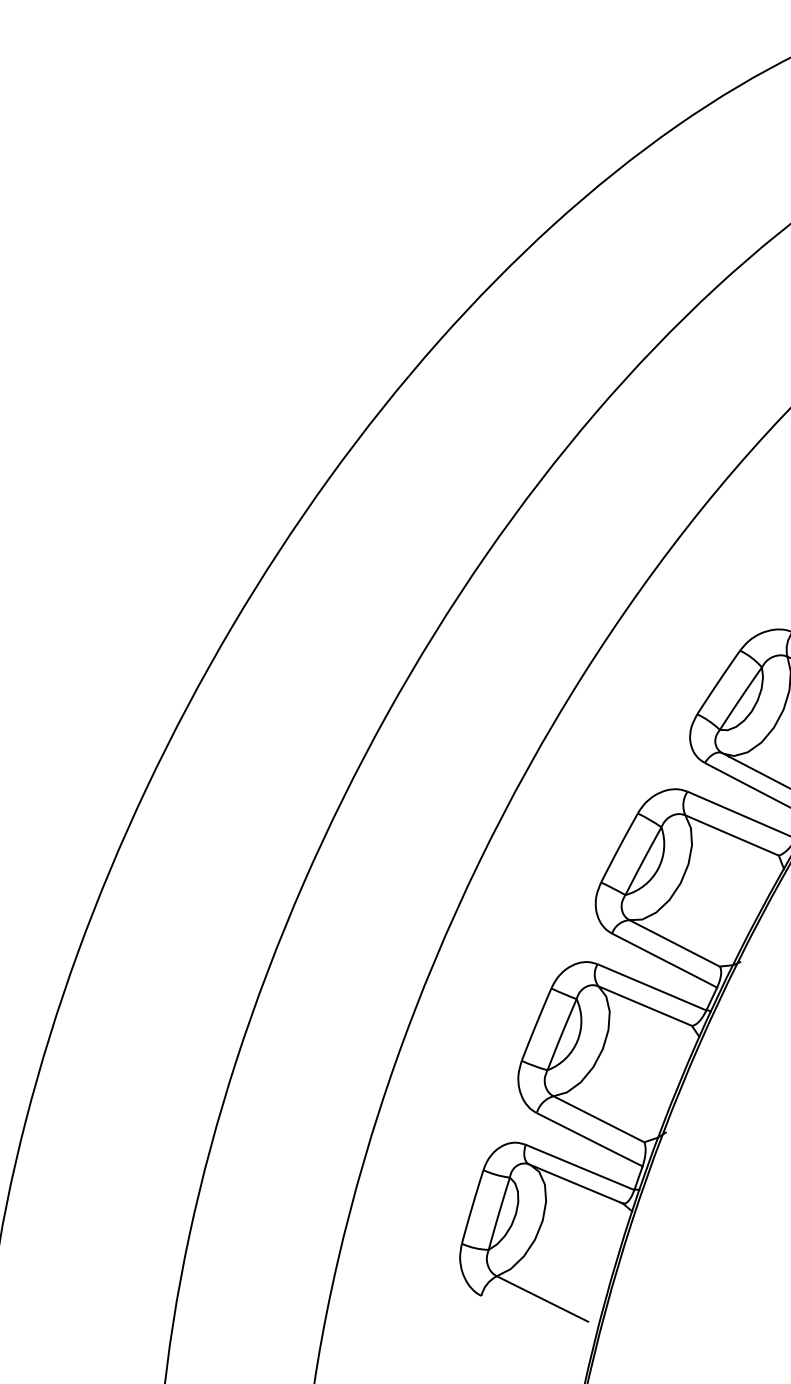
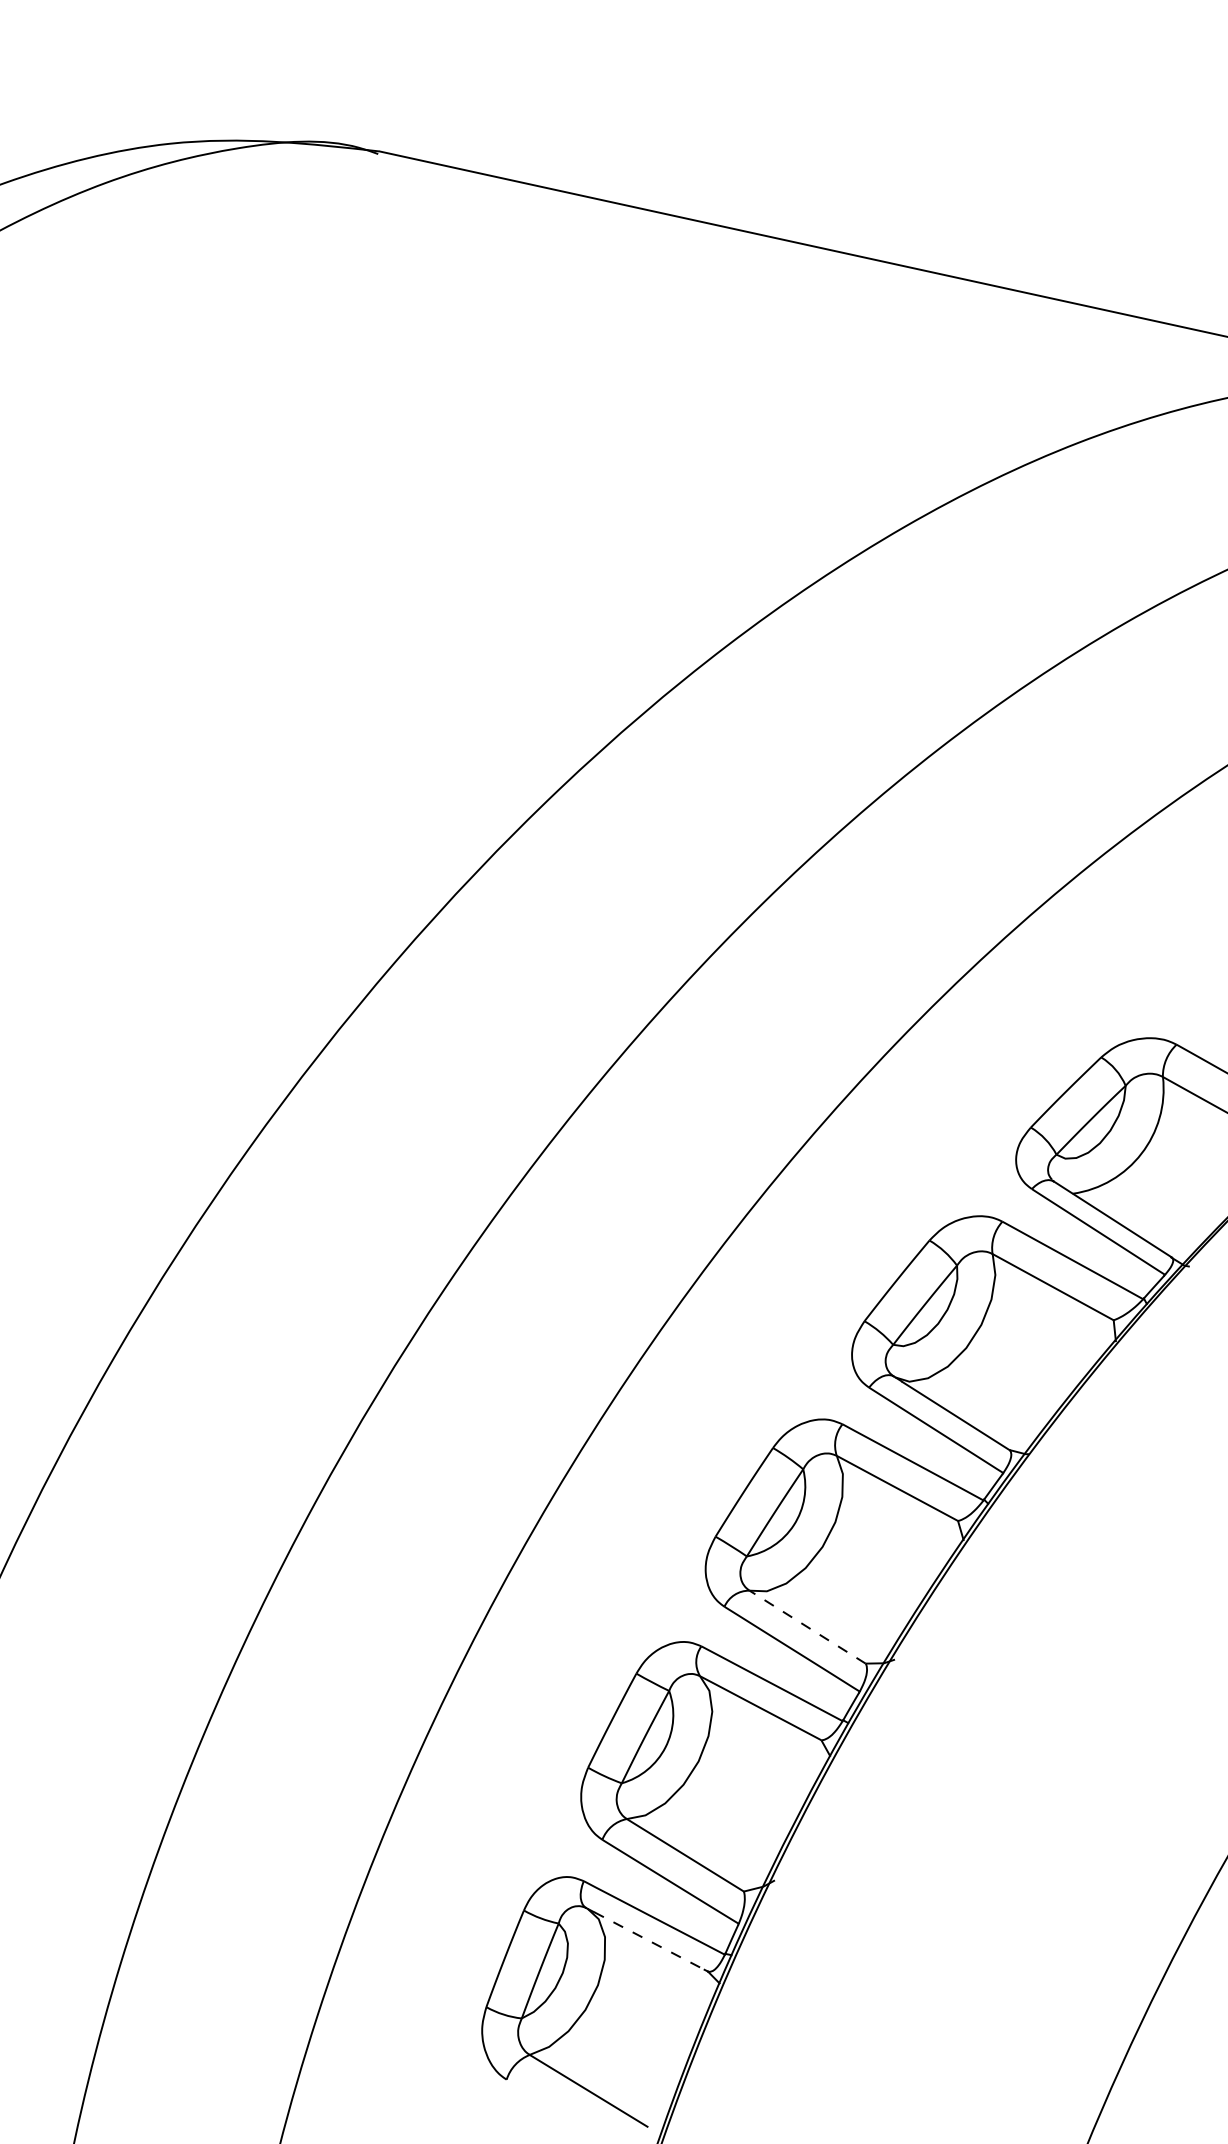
line: (674, 943) -> (807, 1627), solid -> dashed
line: (577, 1185) -> (649, 1941), solid -> dashed

